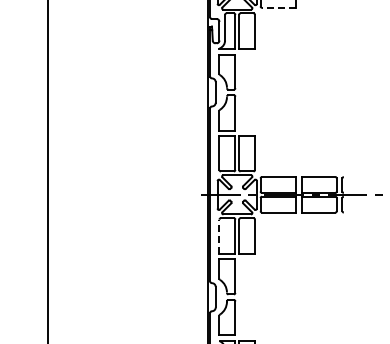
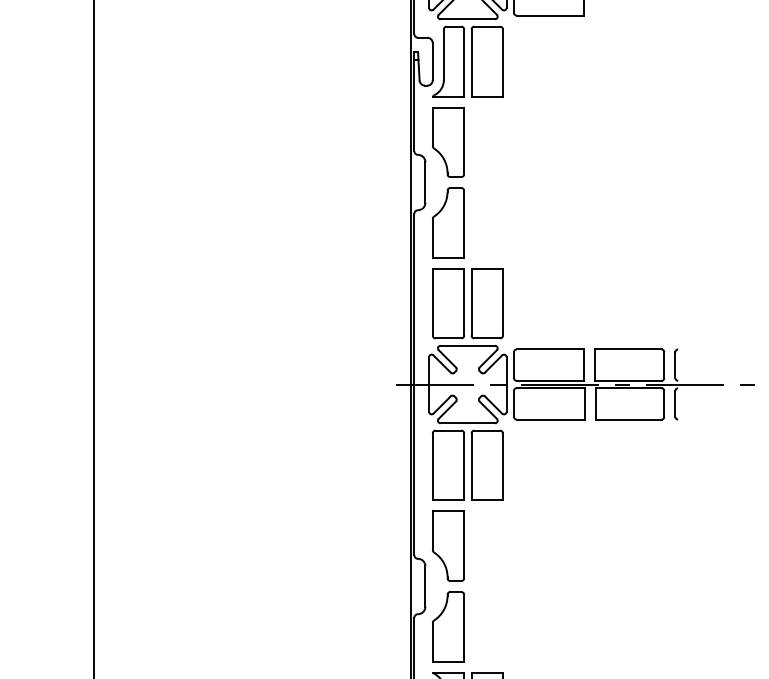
line: (278, 7) -> (549, 14), dashed -> solid
line: (219, 236) -> (432, 466), dashed -> solid

